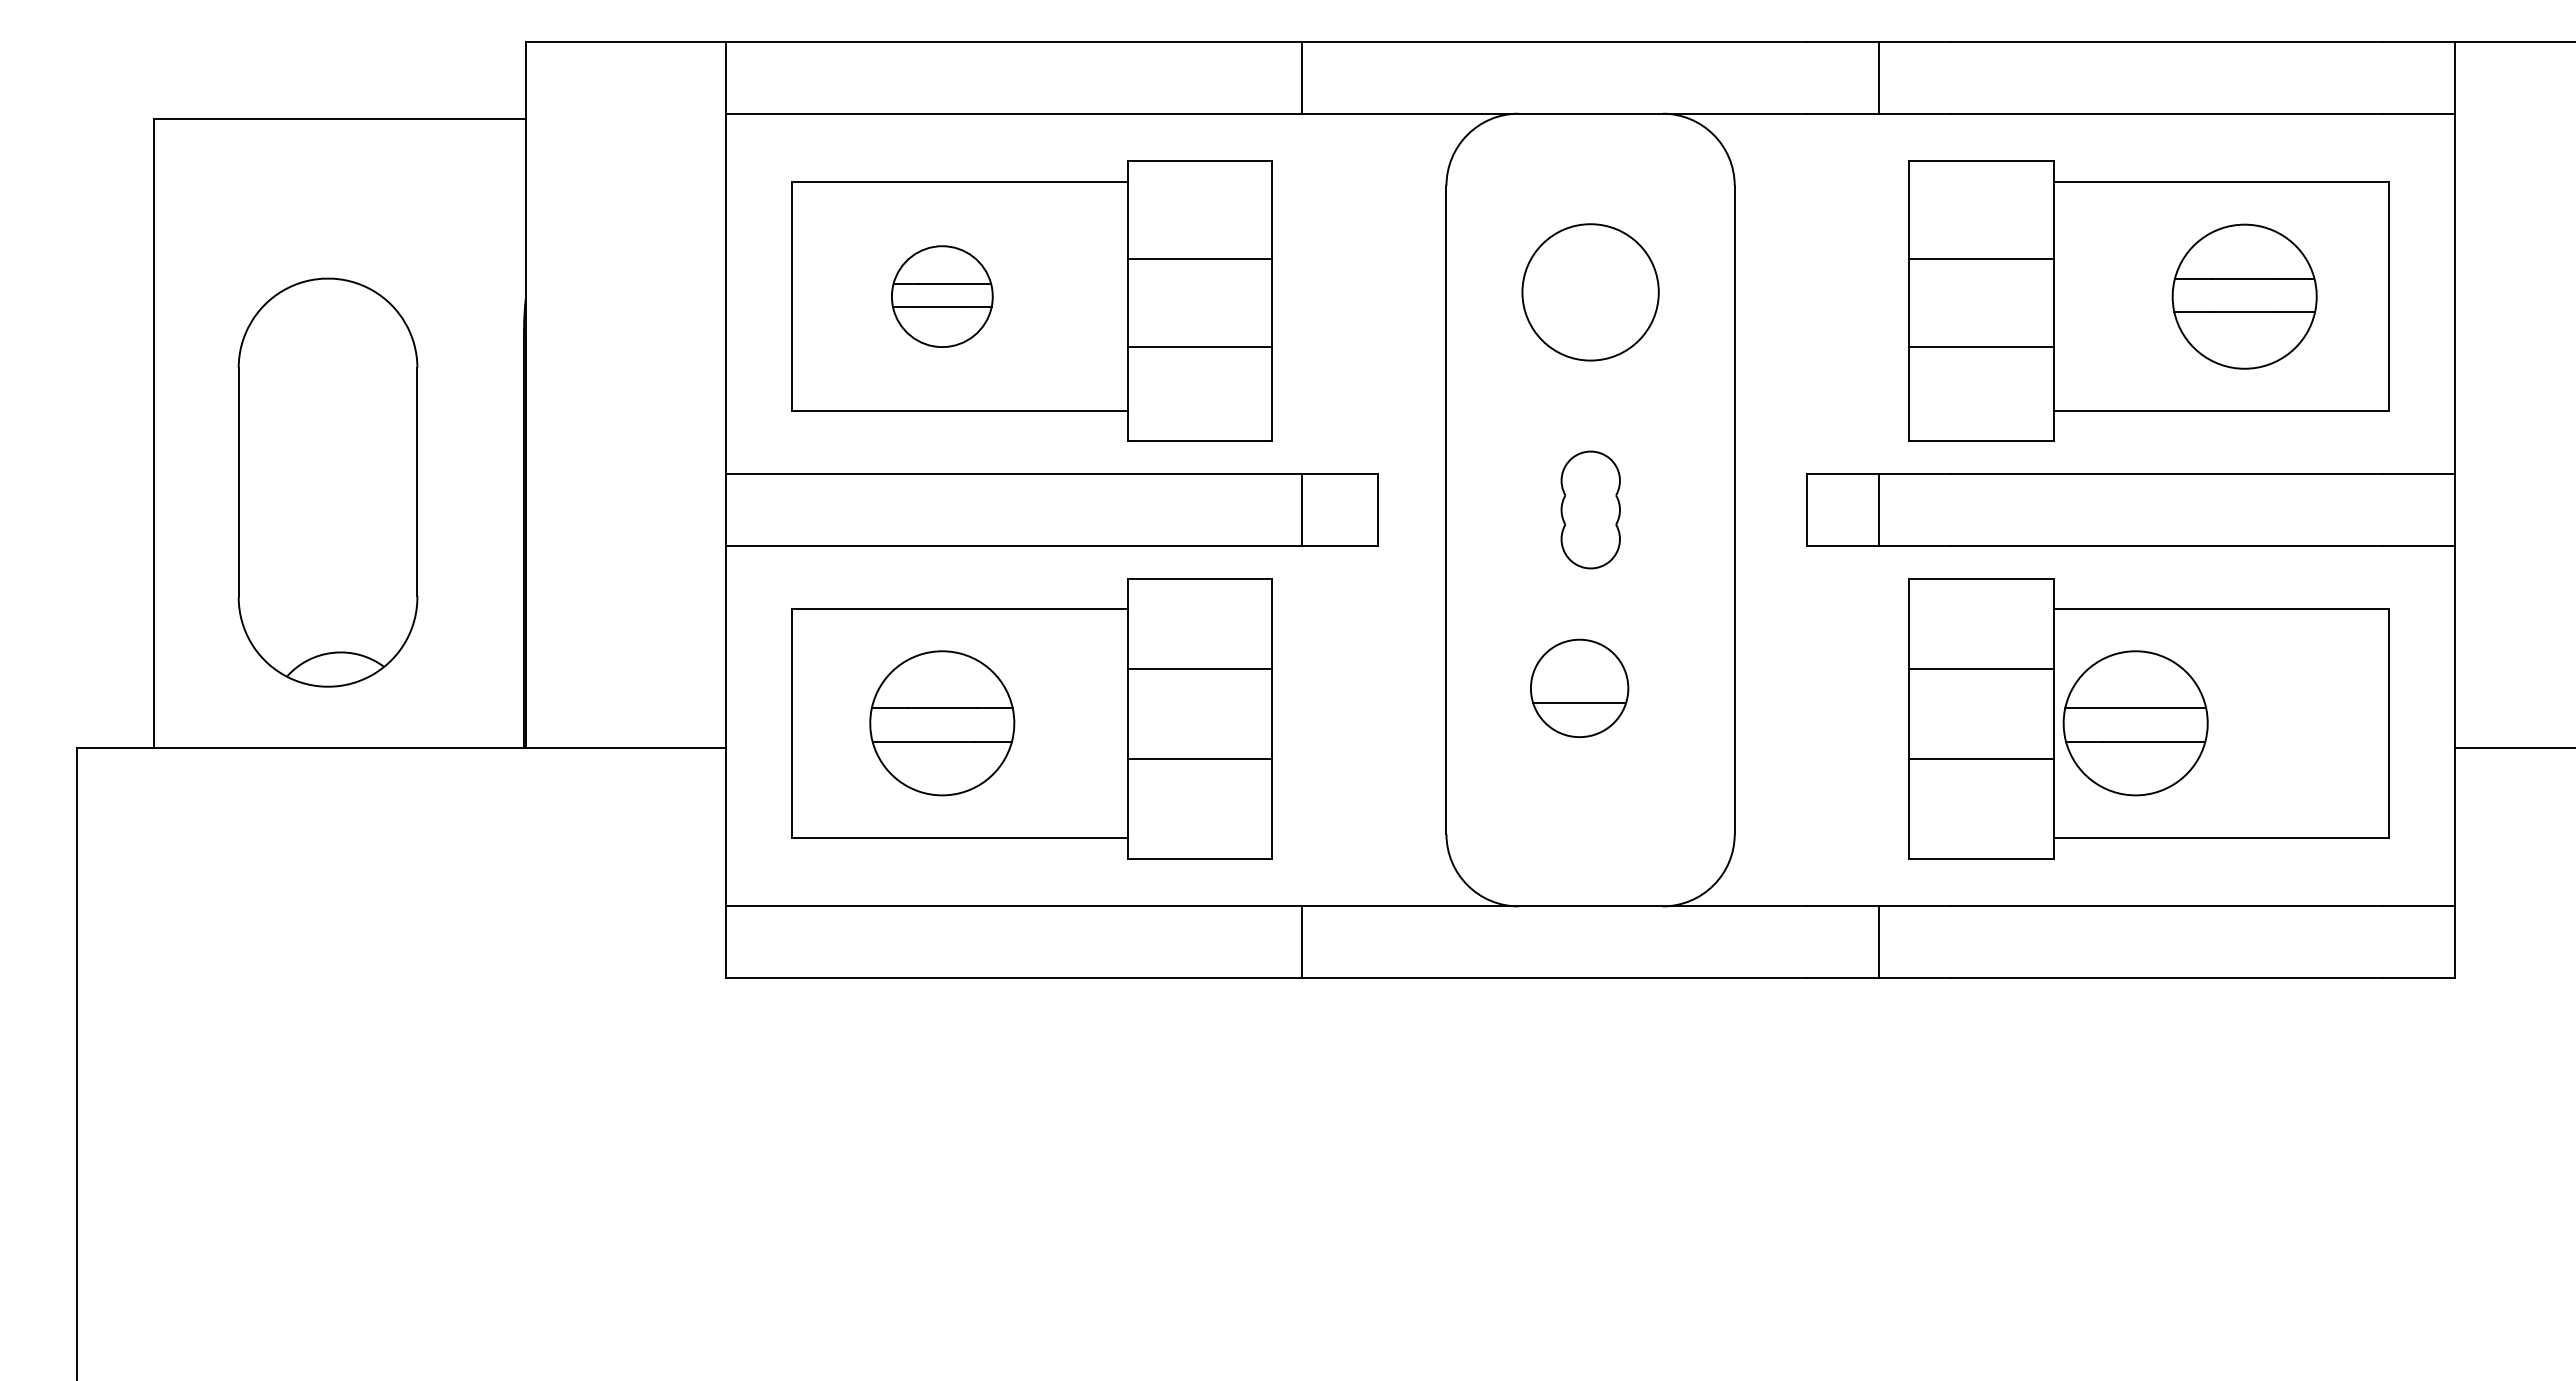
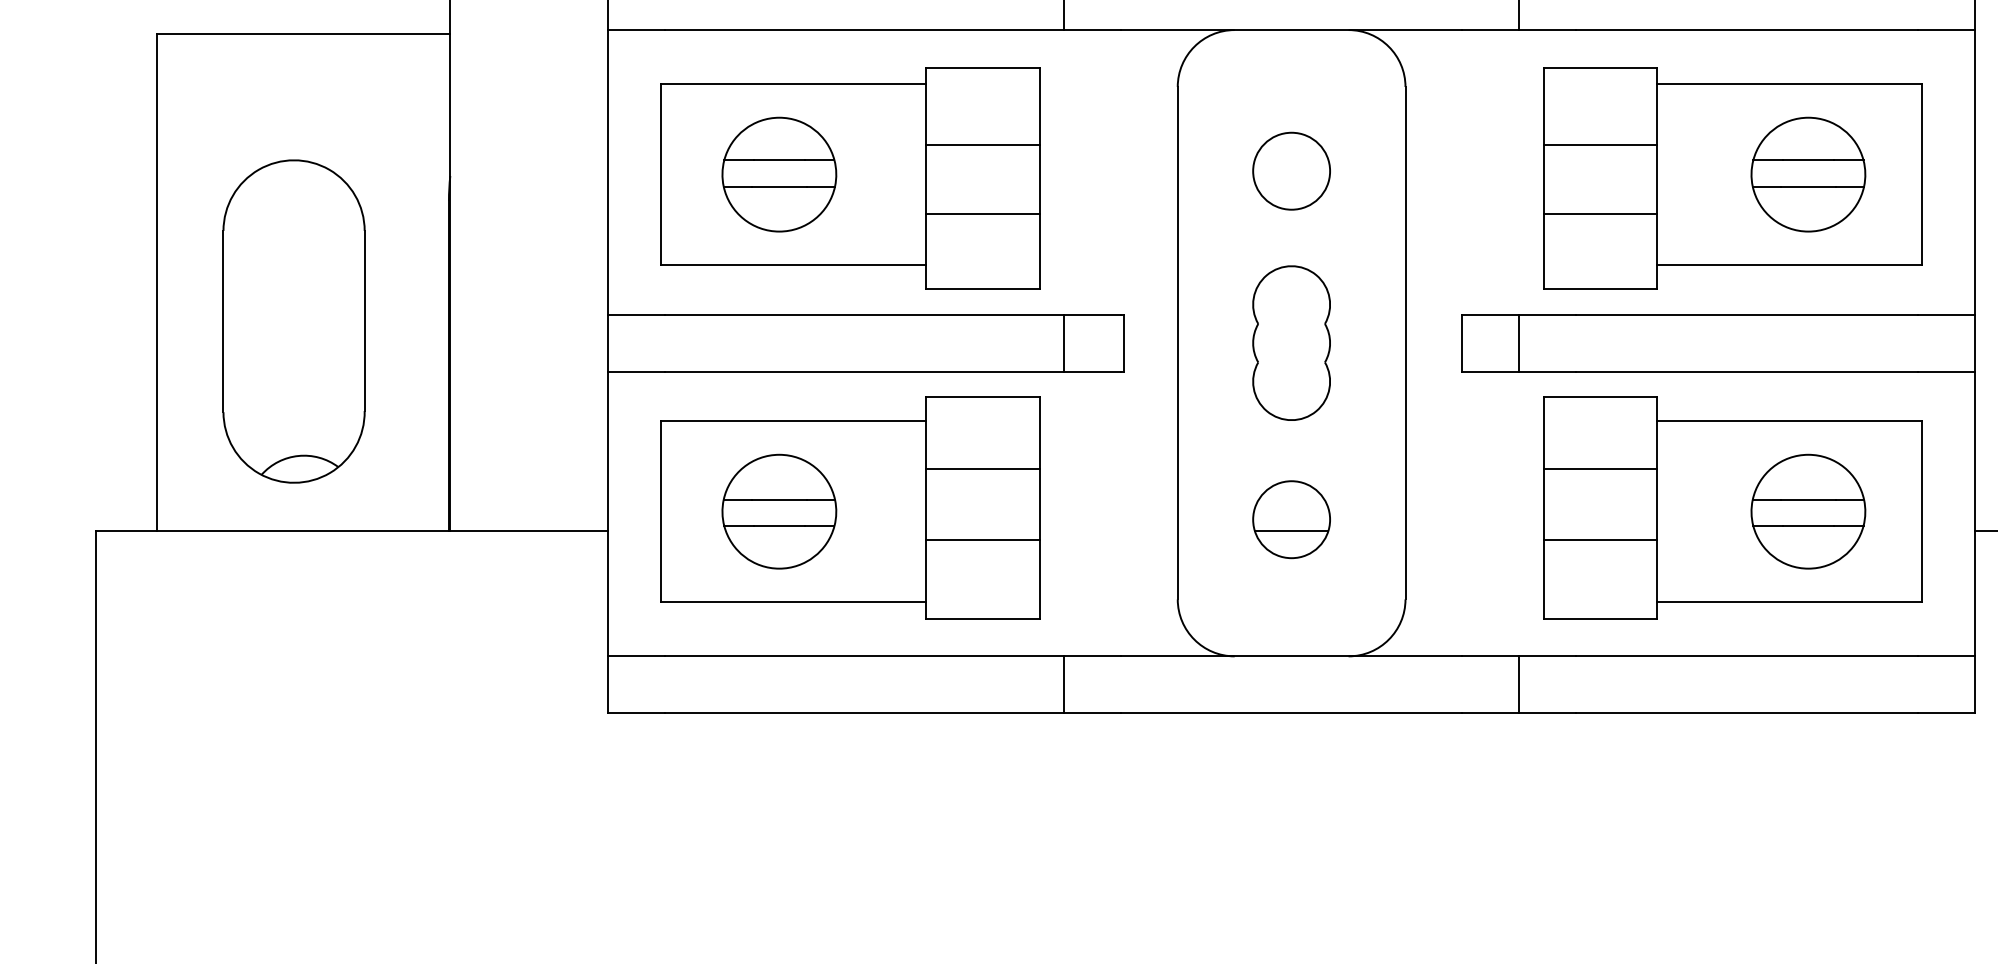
circle: (1590, 292) -> (1291, 171), size x0.71
part: (942, 296) -> (779, 174), size x1.43
part: (1590, 509) -> (1291, 342), size x1.67
part: (1579, 687) -> (1291, 518), moved
part: (2135, 723) -> (1808, 511), moved

